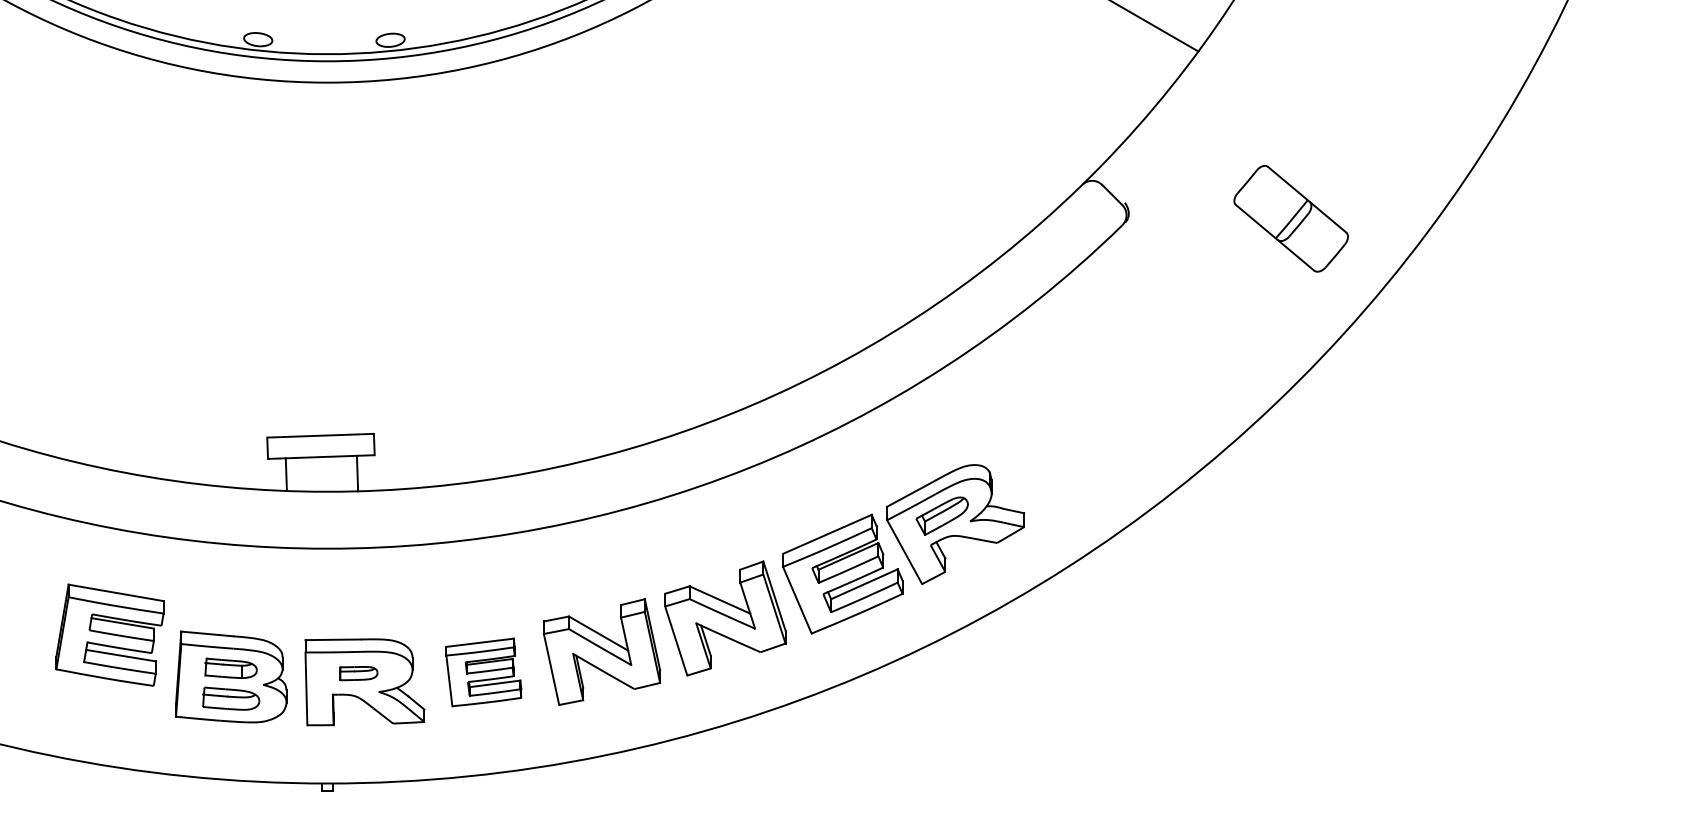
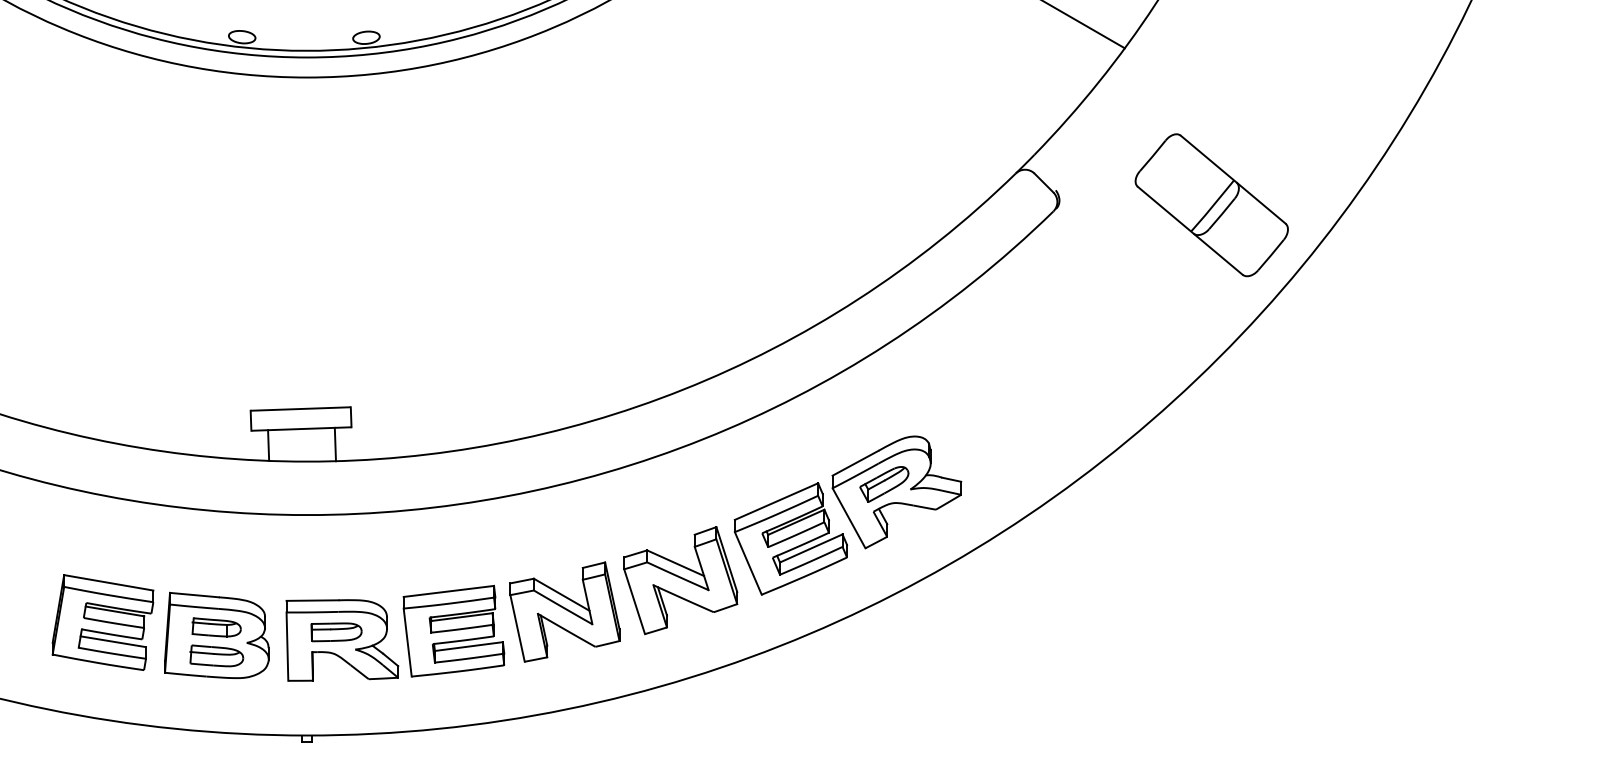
part: (1291, 218) -> (1212, 205), size x1.43
part: (109, 634) -> (102, 621), moved
part: (483, 672) -> (453, 631), size x1.43
part: (358, 673) -> (336, 632), size x1.43

